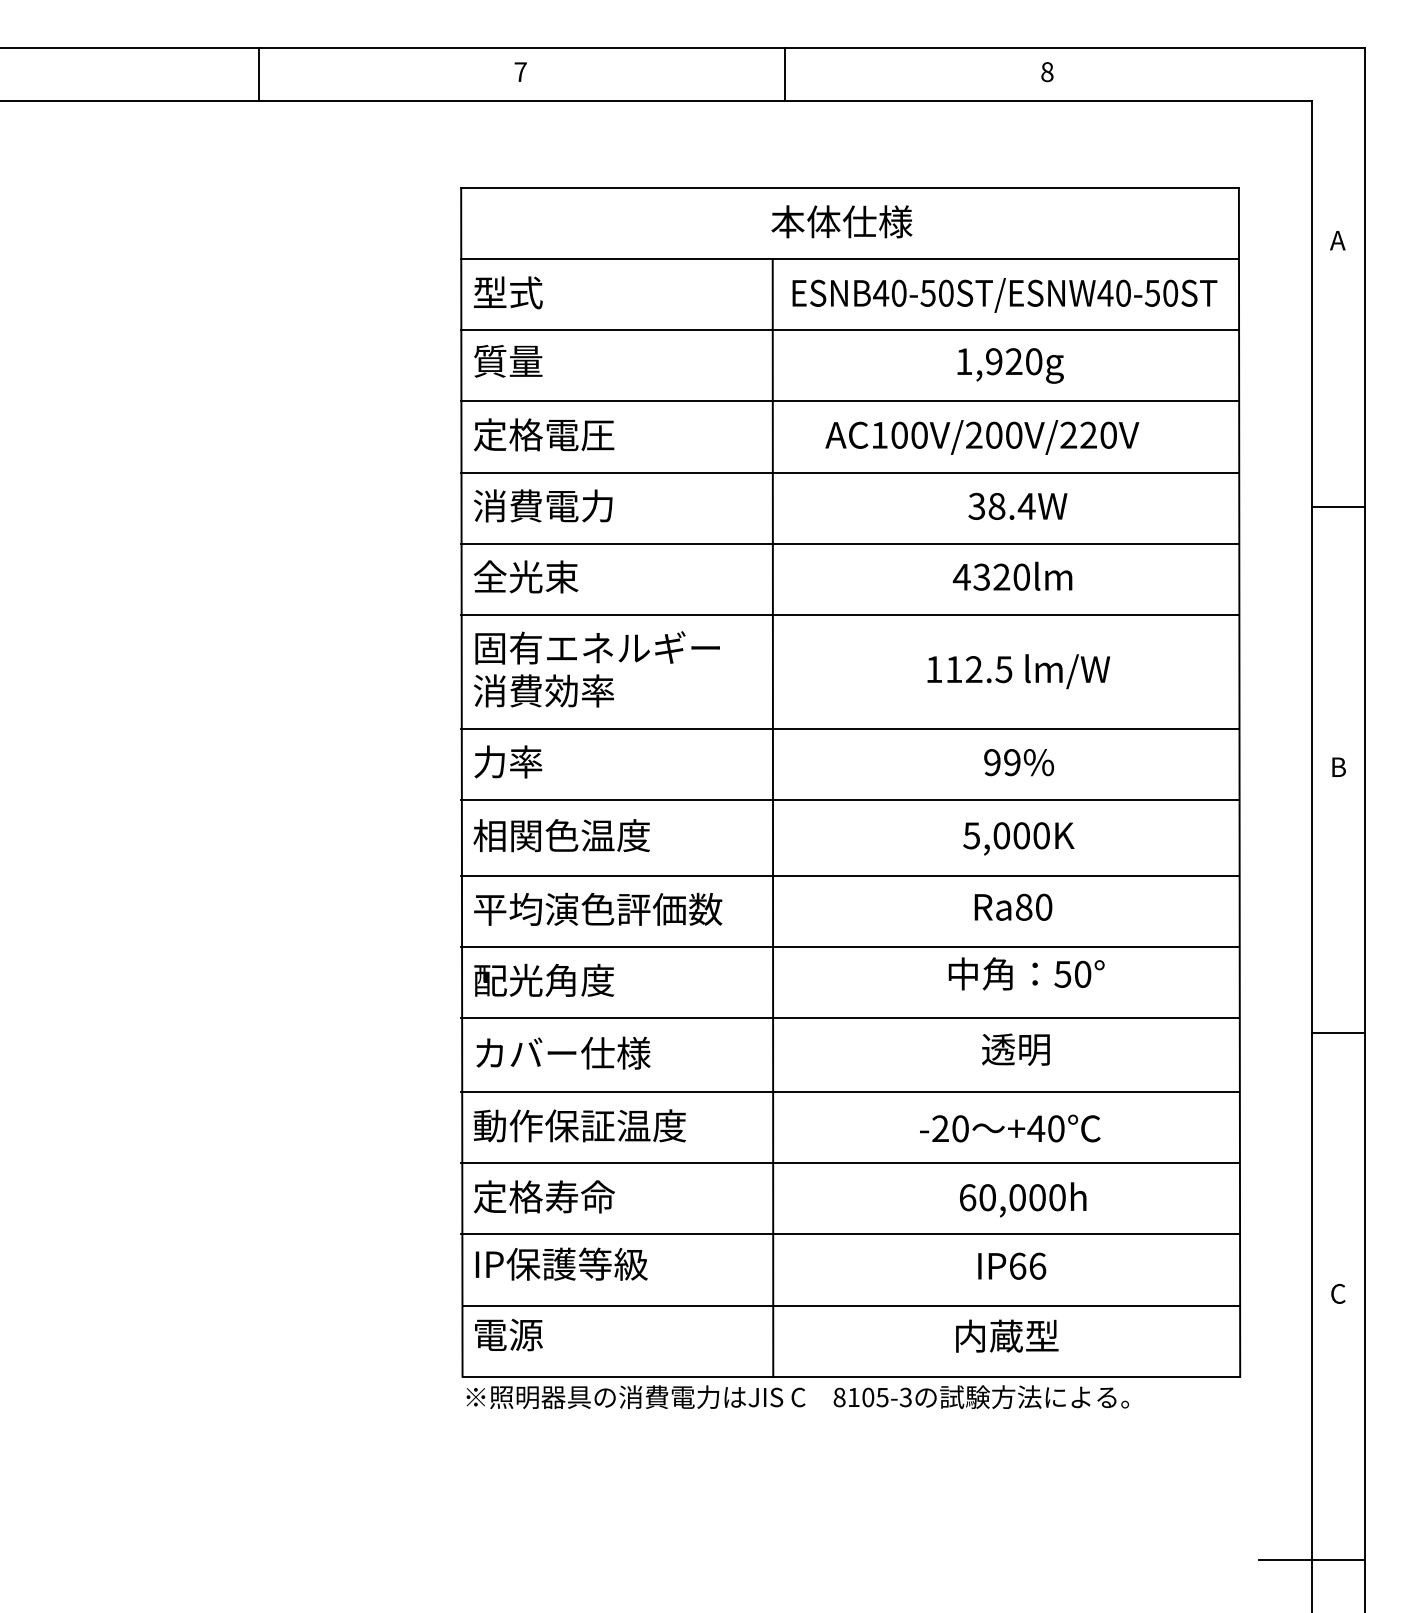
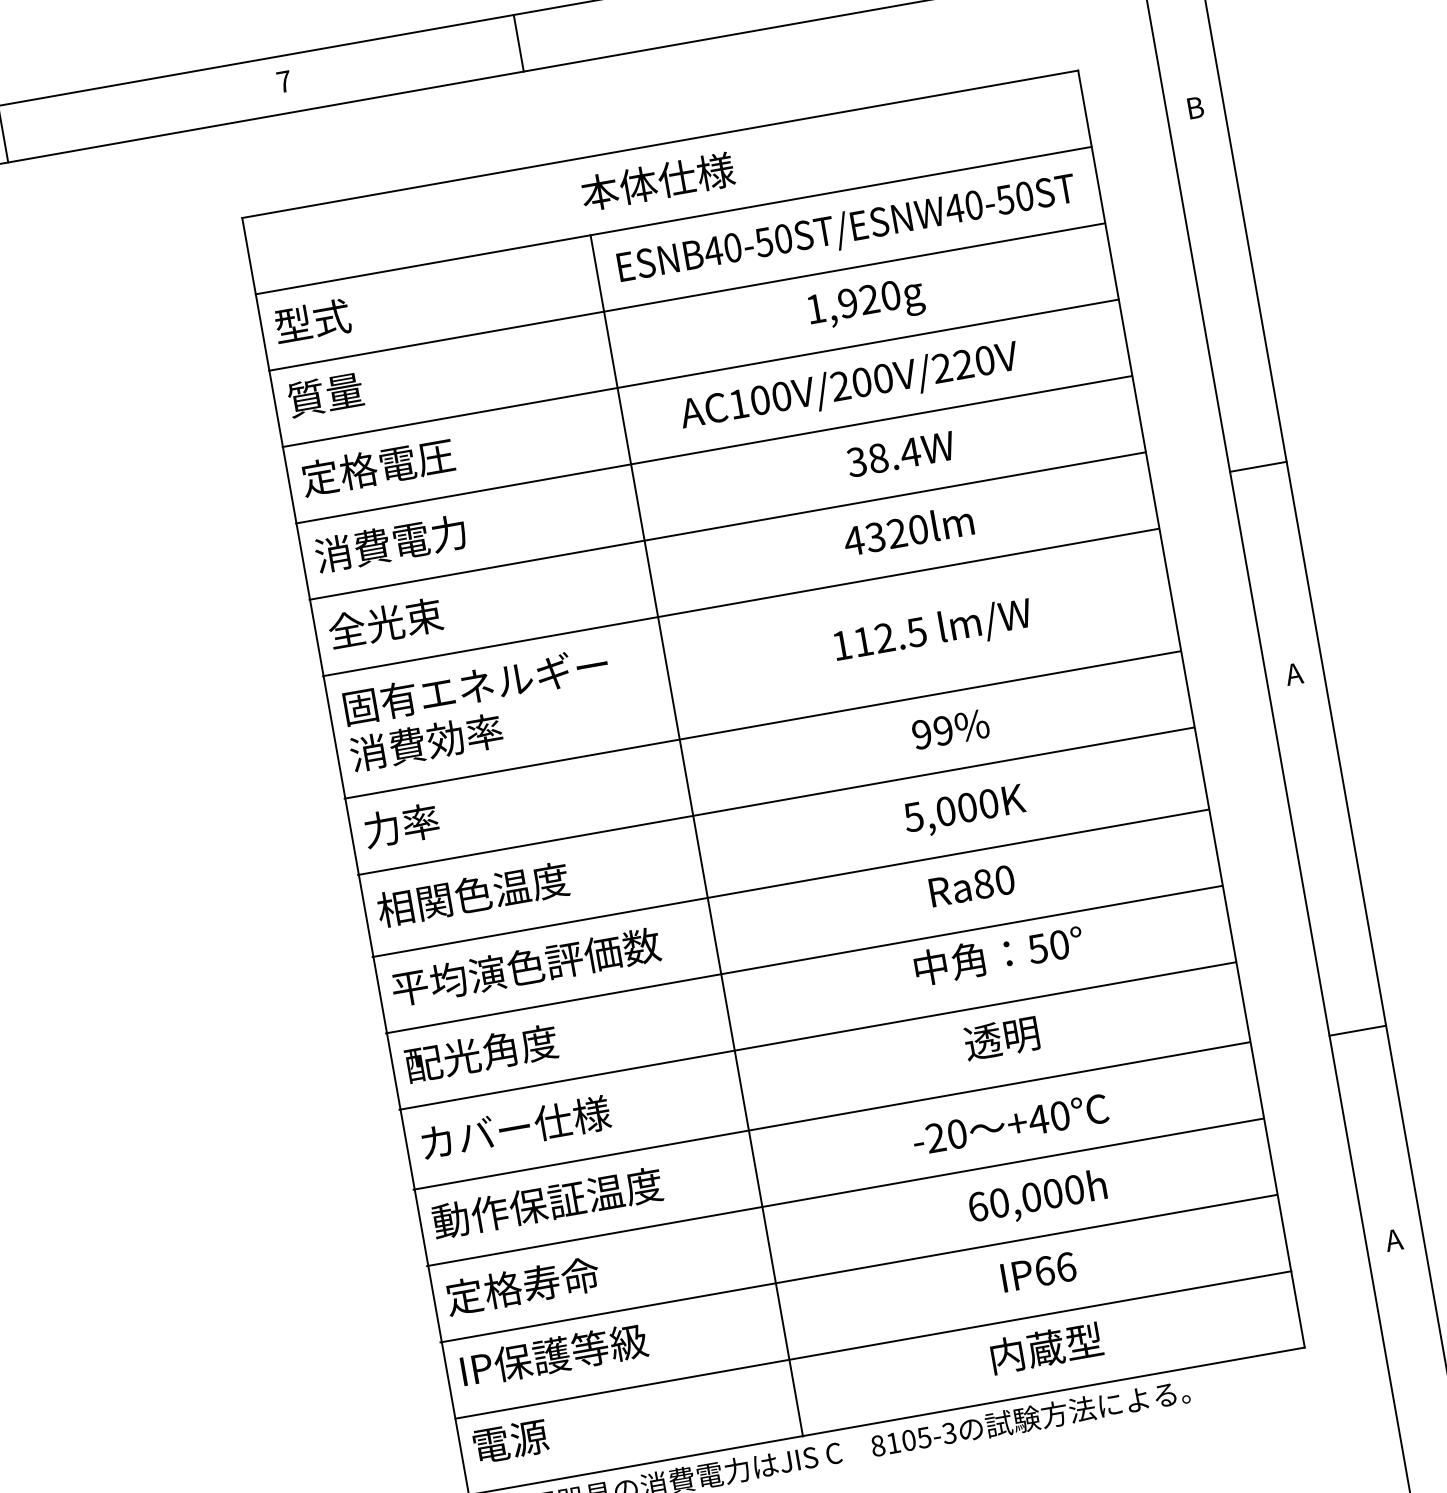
line: (785, 74) -> (518, 43), moved
text: (1337, 240) -> (1194, 107), A -> B
line: (1338, 506) -> (1258, 466), moved
text: (1337, 766) -> (1293, 673), B -> A
line: (1338, 1033) -> (1357, 1031), moved
text: (1337, 1293) -> (1393, 1239), C -> A

